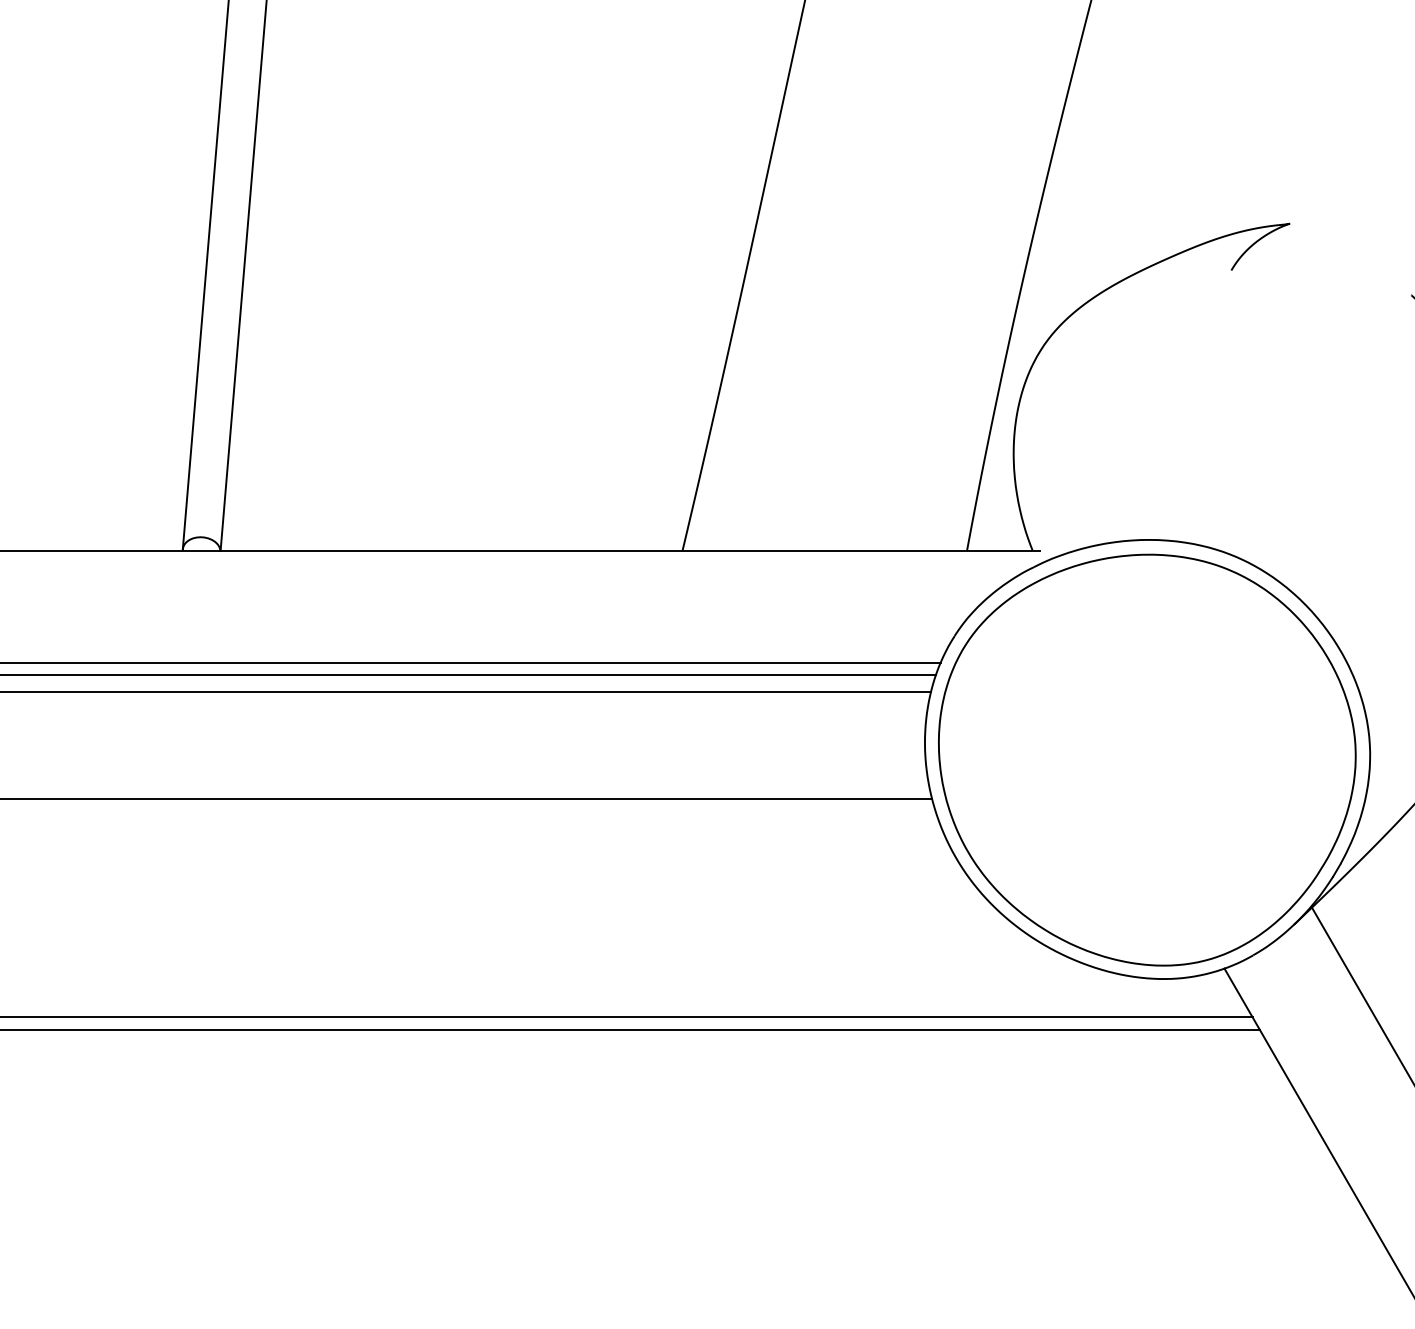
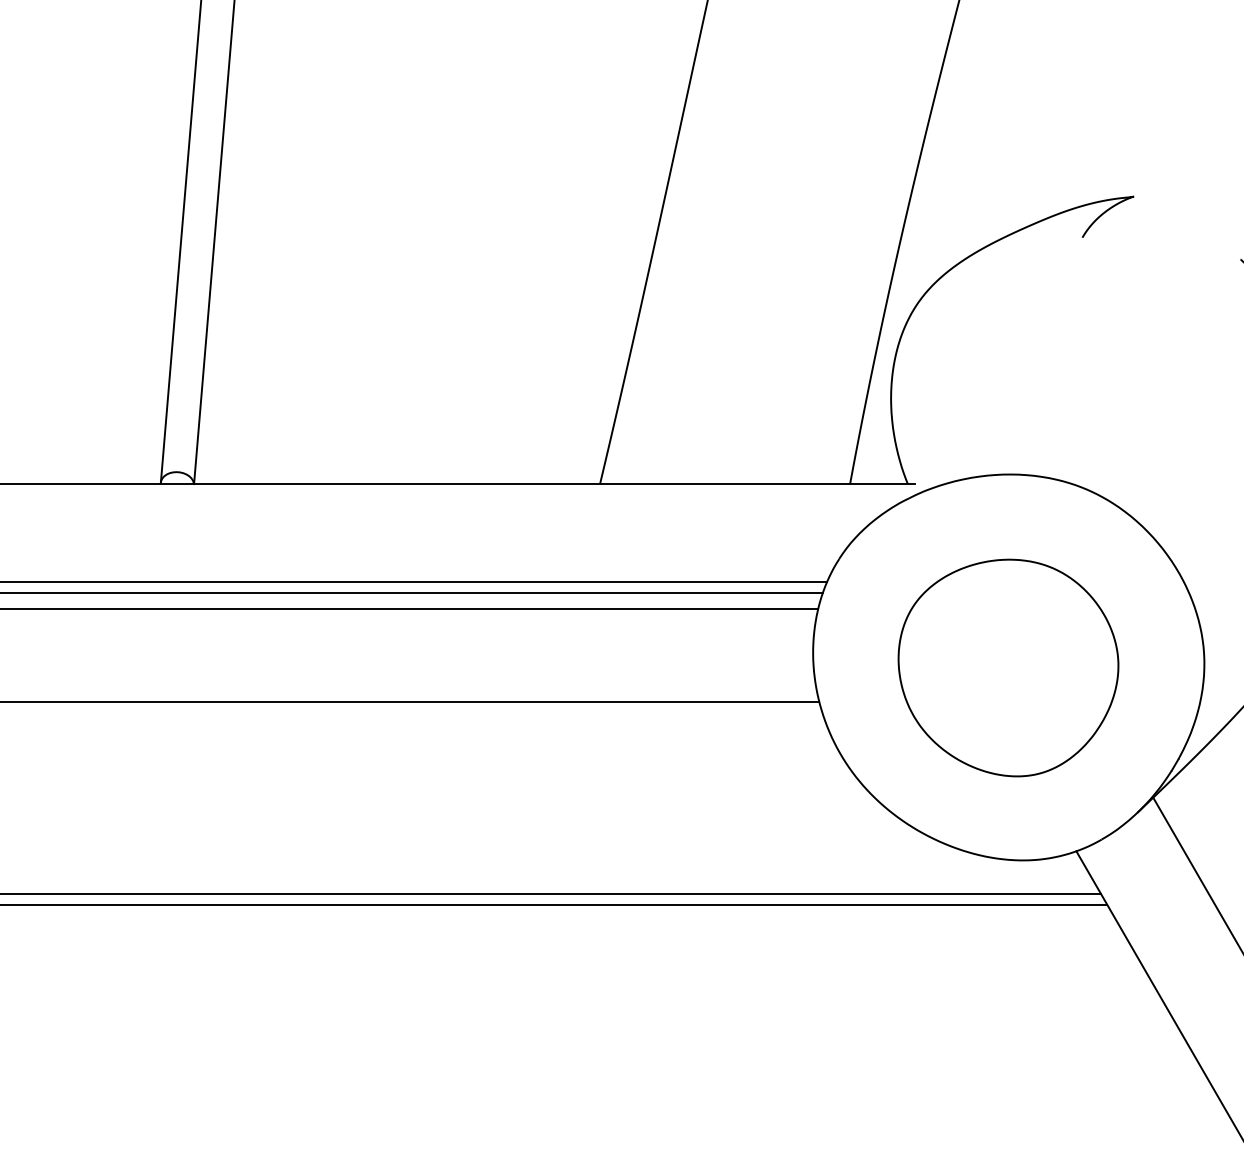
part: (1147, 759) -> (1008, 667), size x0.6

